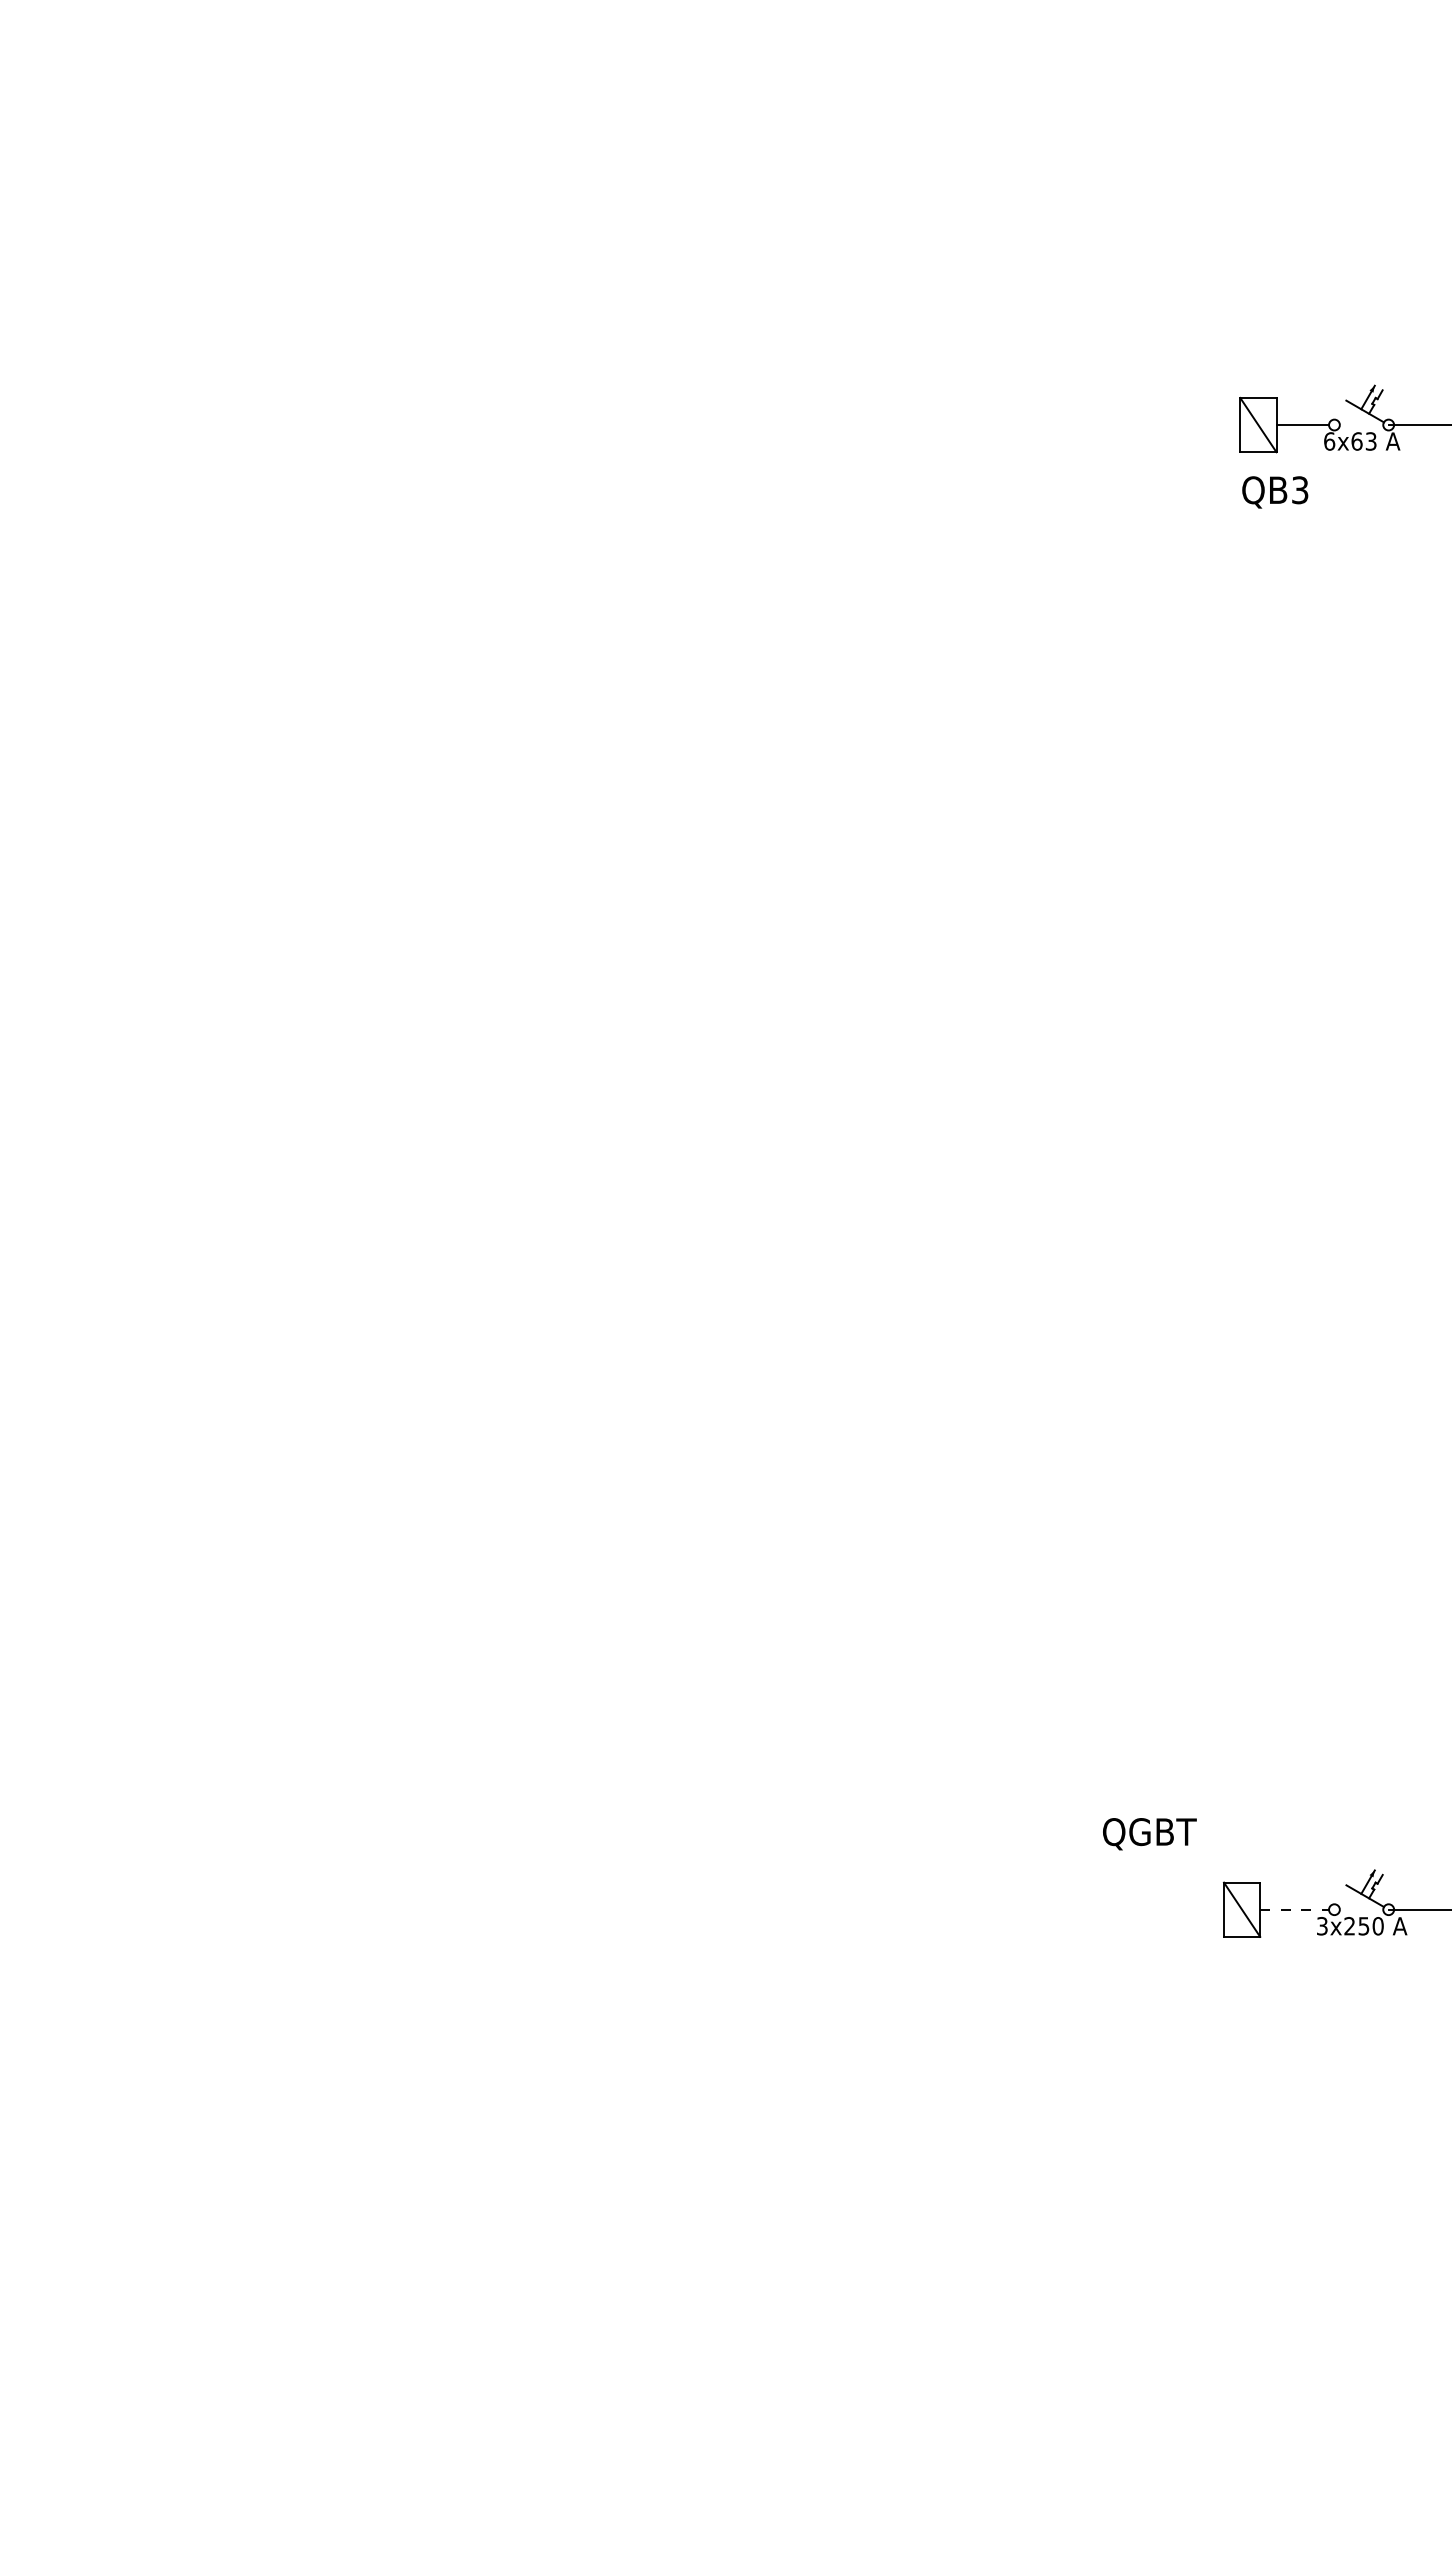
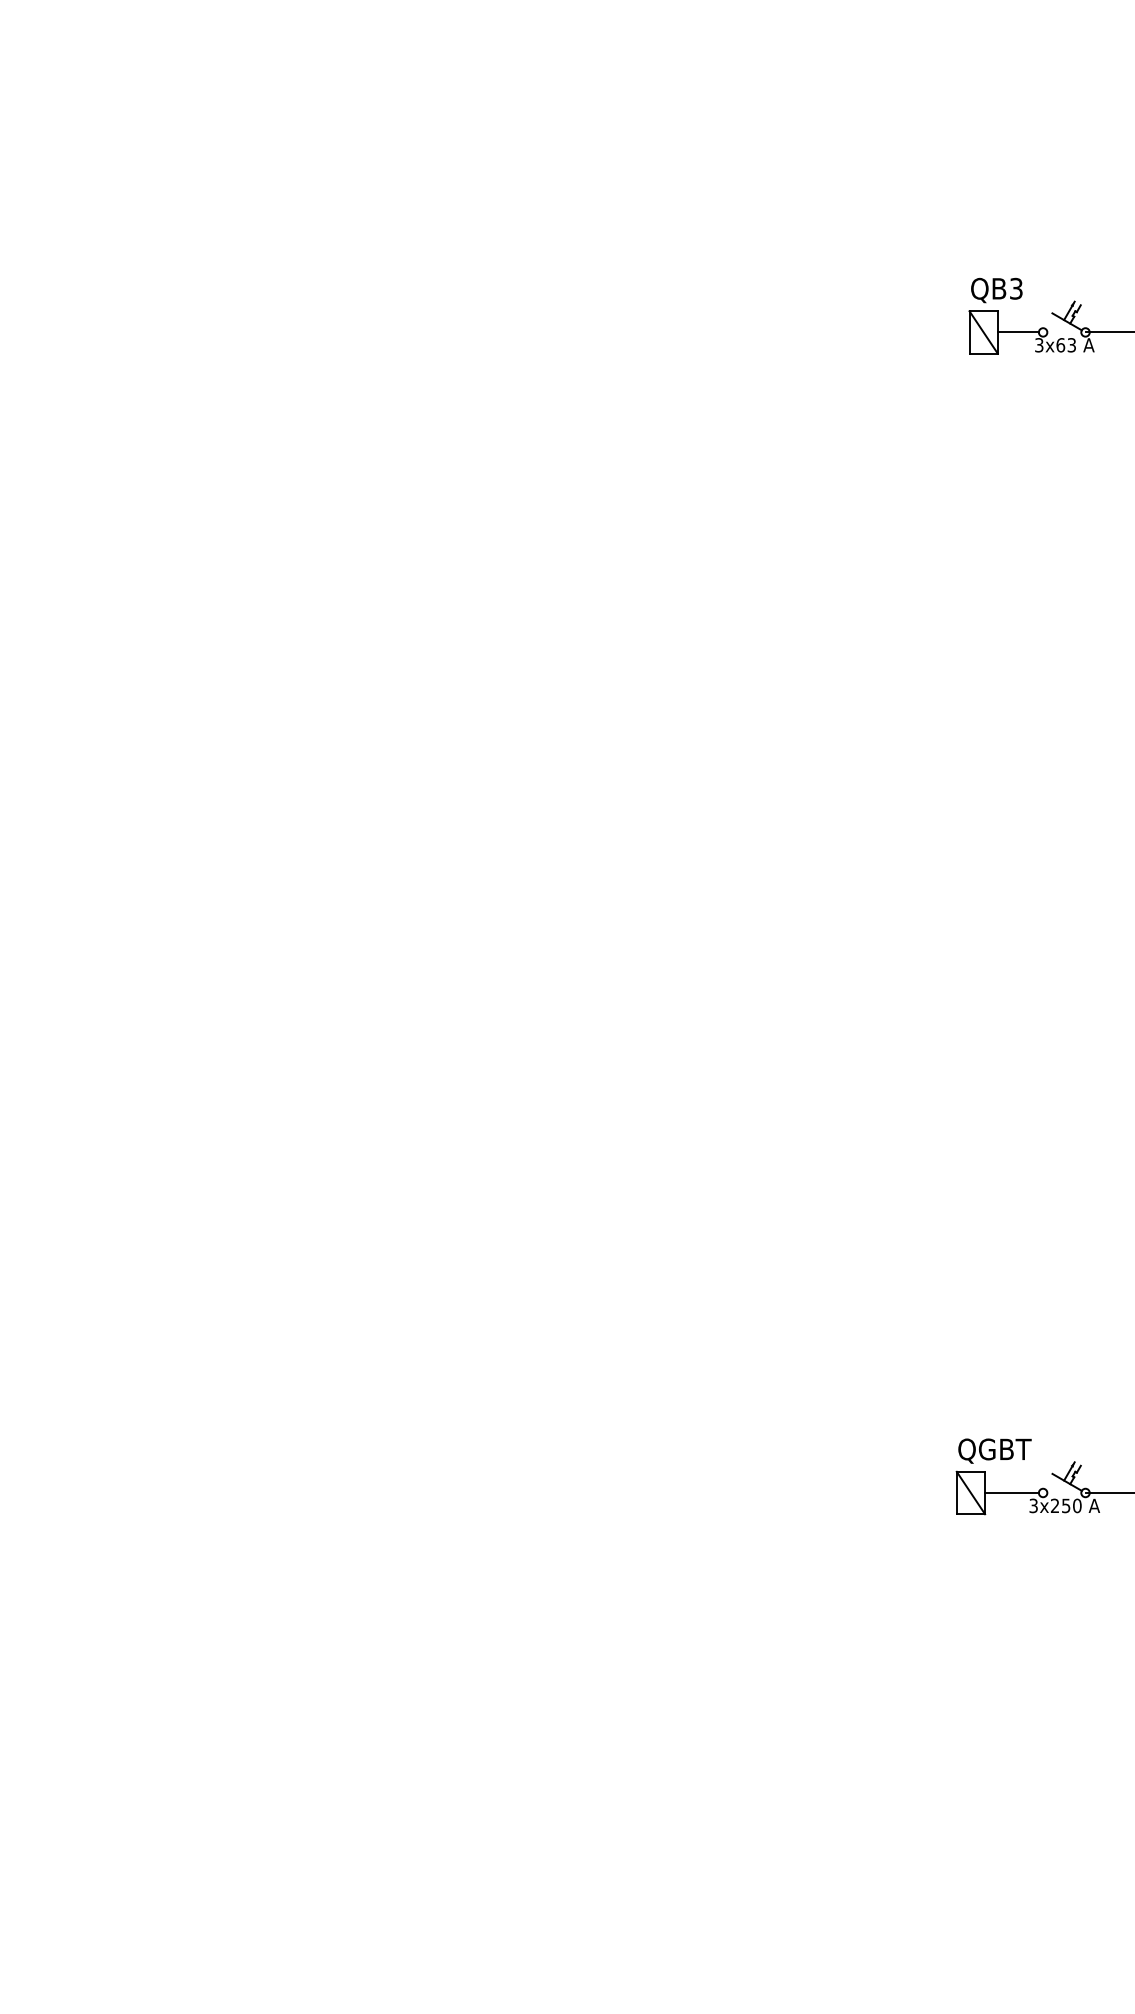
text: (1329, 441) -> (1039, 345), 6x63 -> 3x63
text: (1275, 492) -> (997, 290), moved
text: (1149, 1834) -> (994, 1451), moved
line: (1295, 1909) -> (1012, 1492), dashed -> solid

